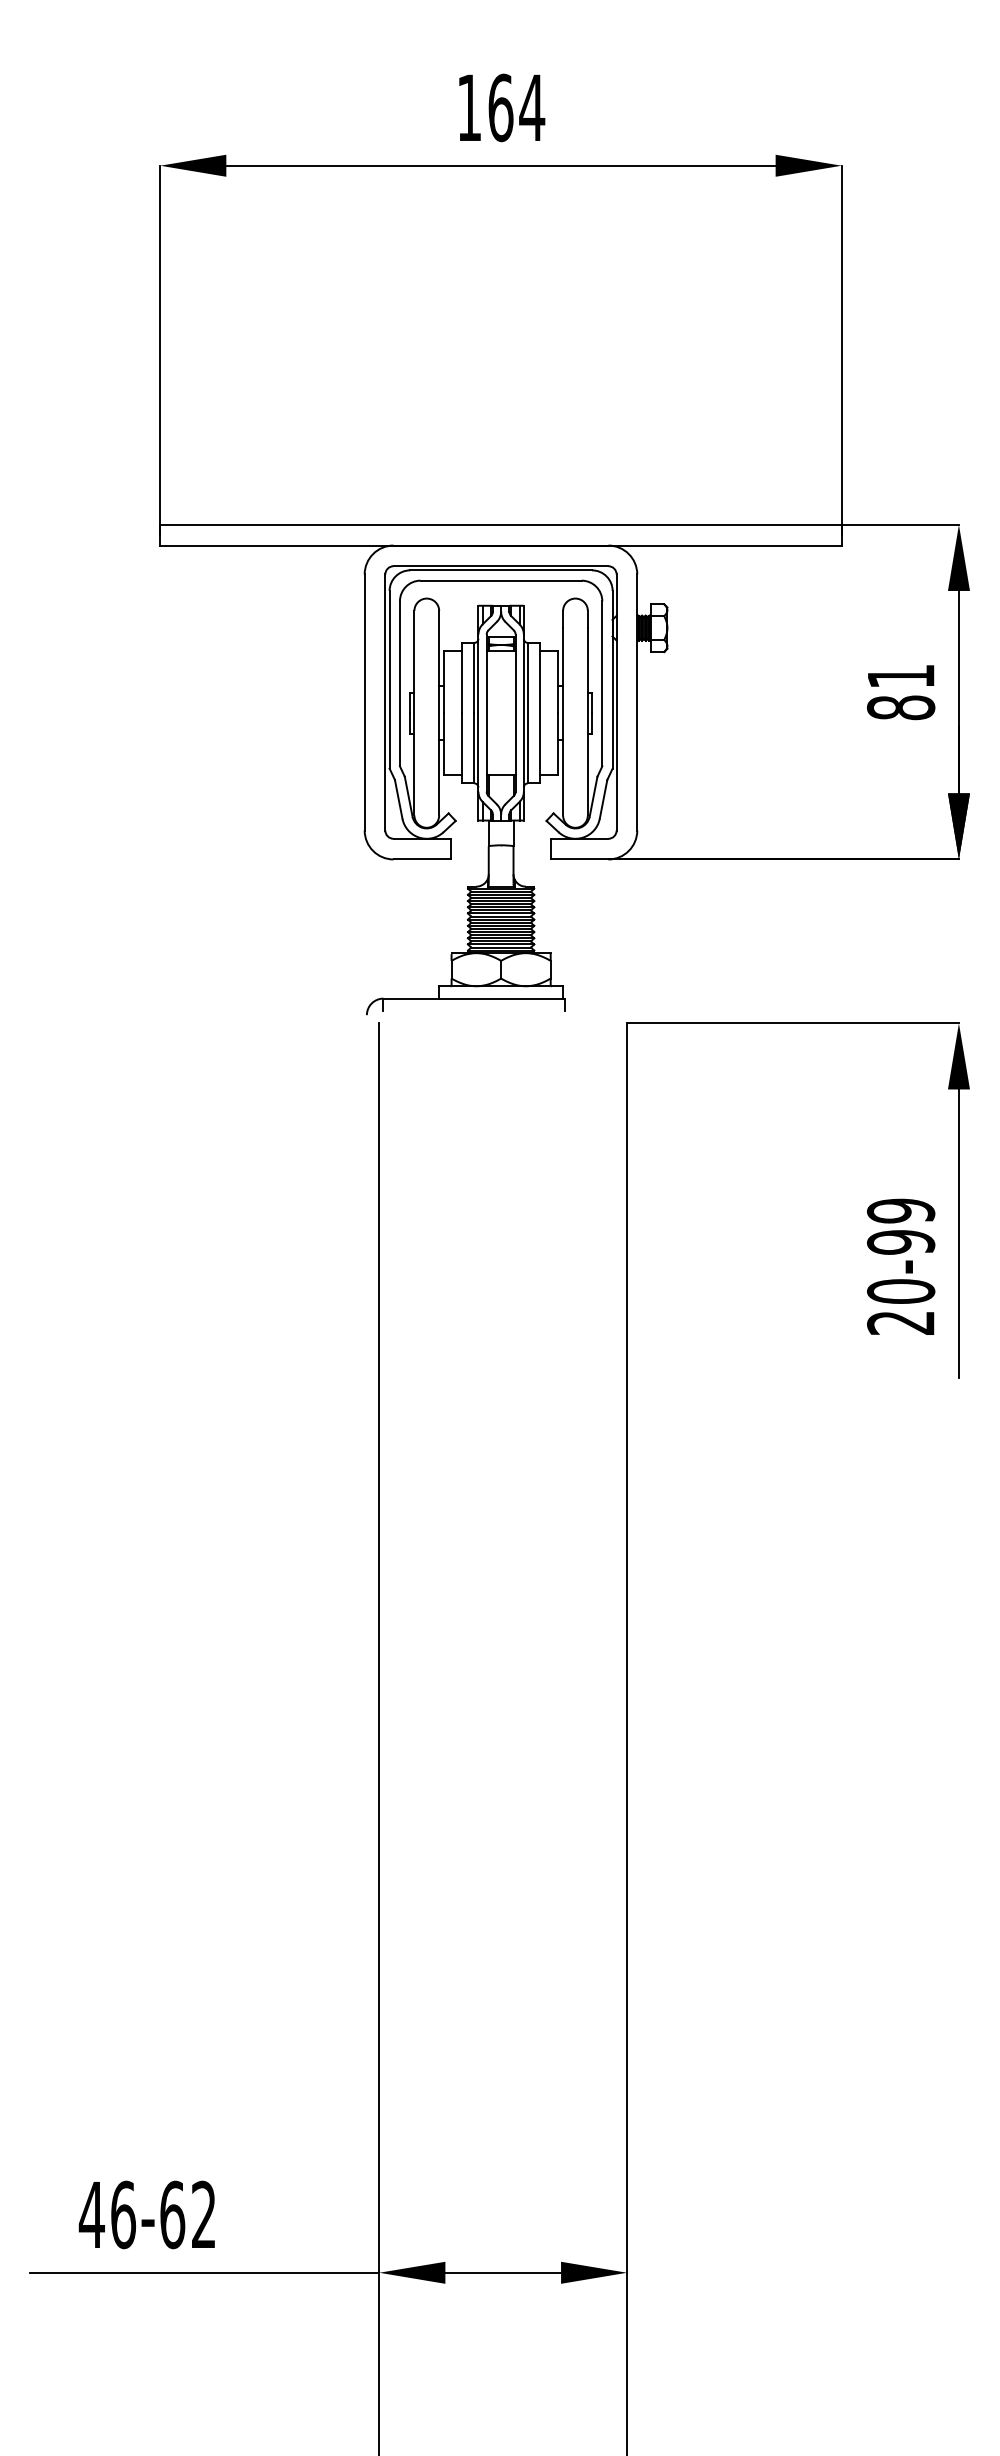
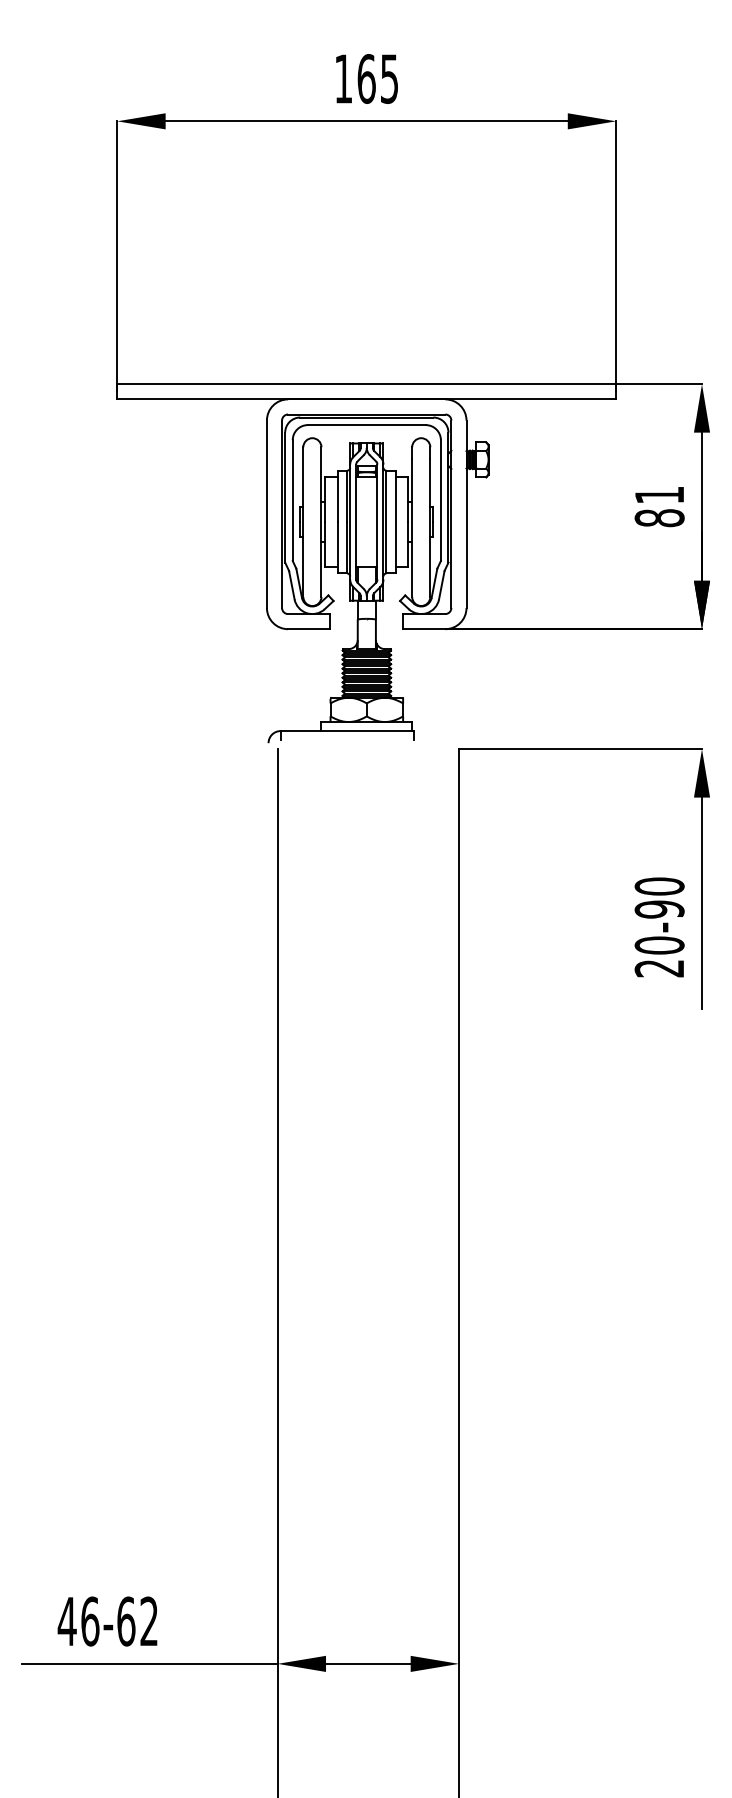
text: (532, 108) -> (389, 79), 164 -> 165
text: (901, 1210) -> (659, 886), 20-99 -> 20-90

